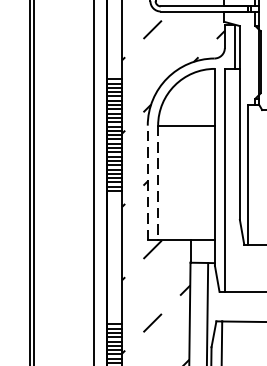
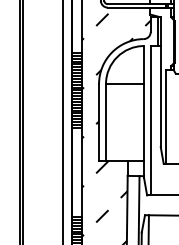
line: (148, 181) -> (99, 121), dashed -> solid
line: (158, 183) -> (106, 122), dashed -> solid

